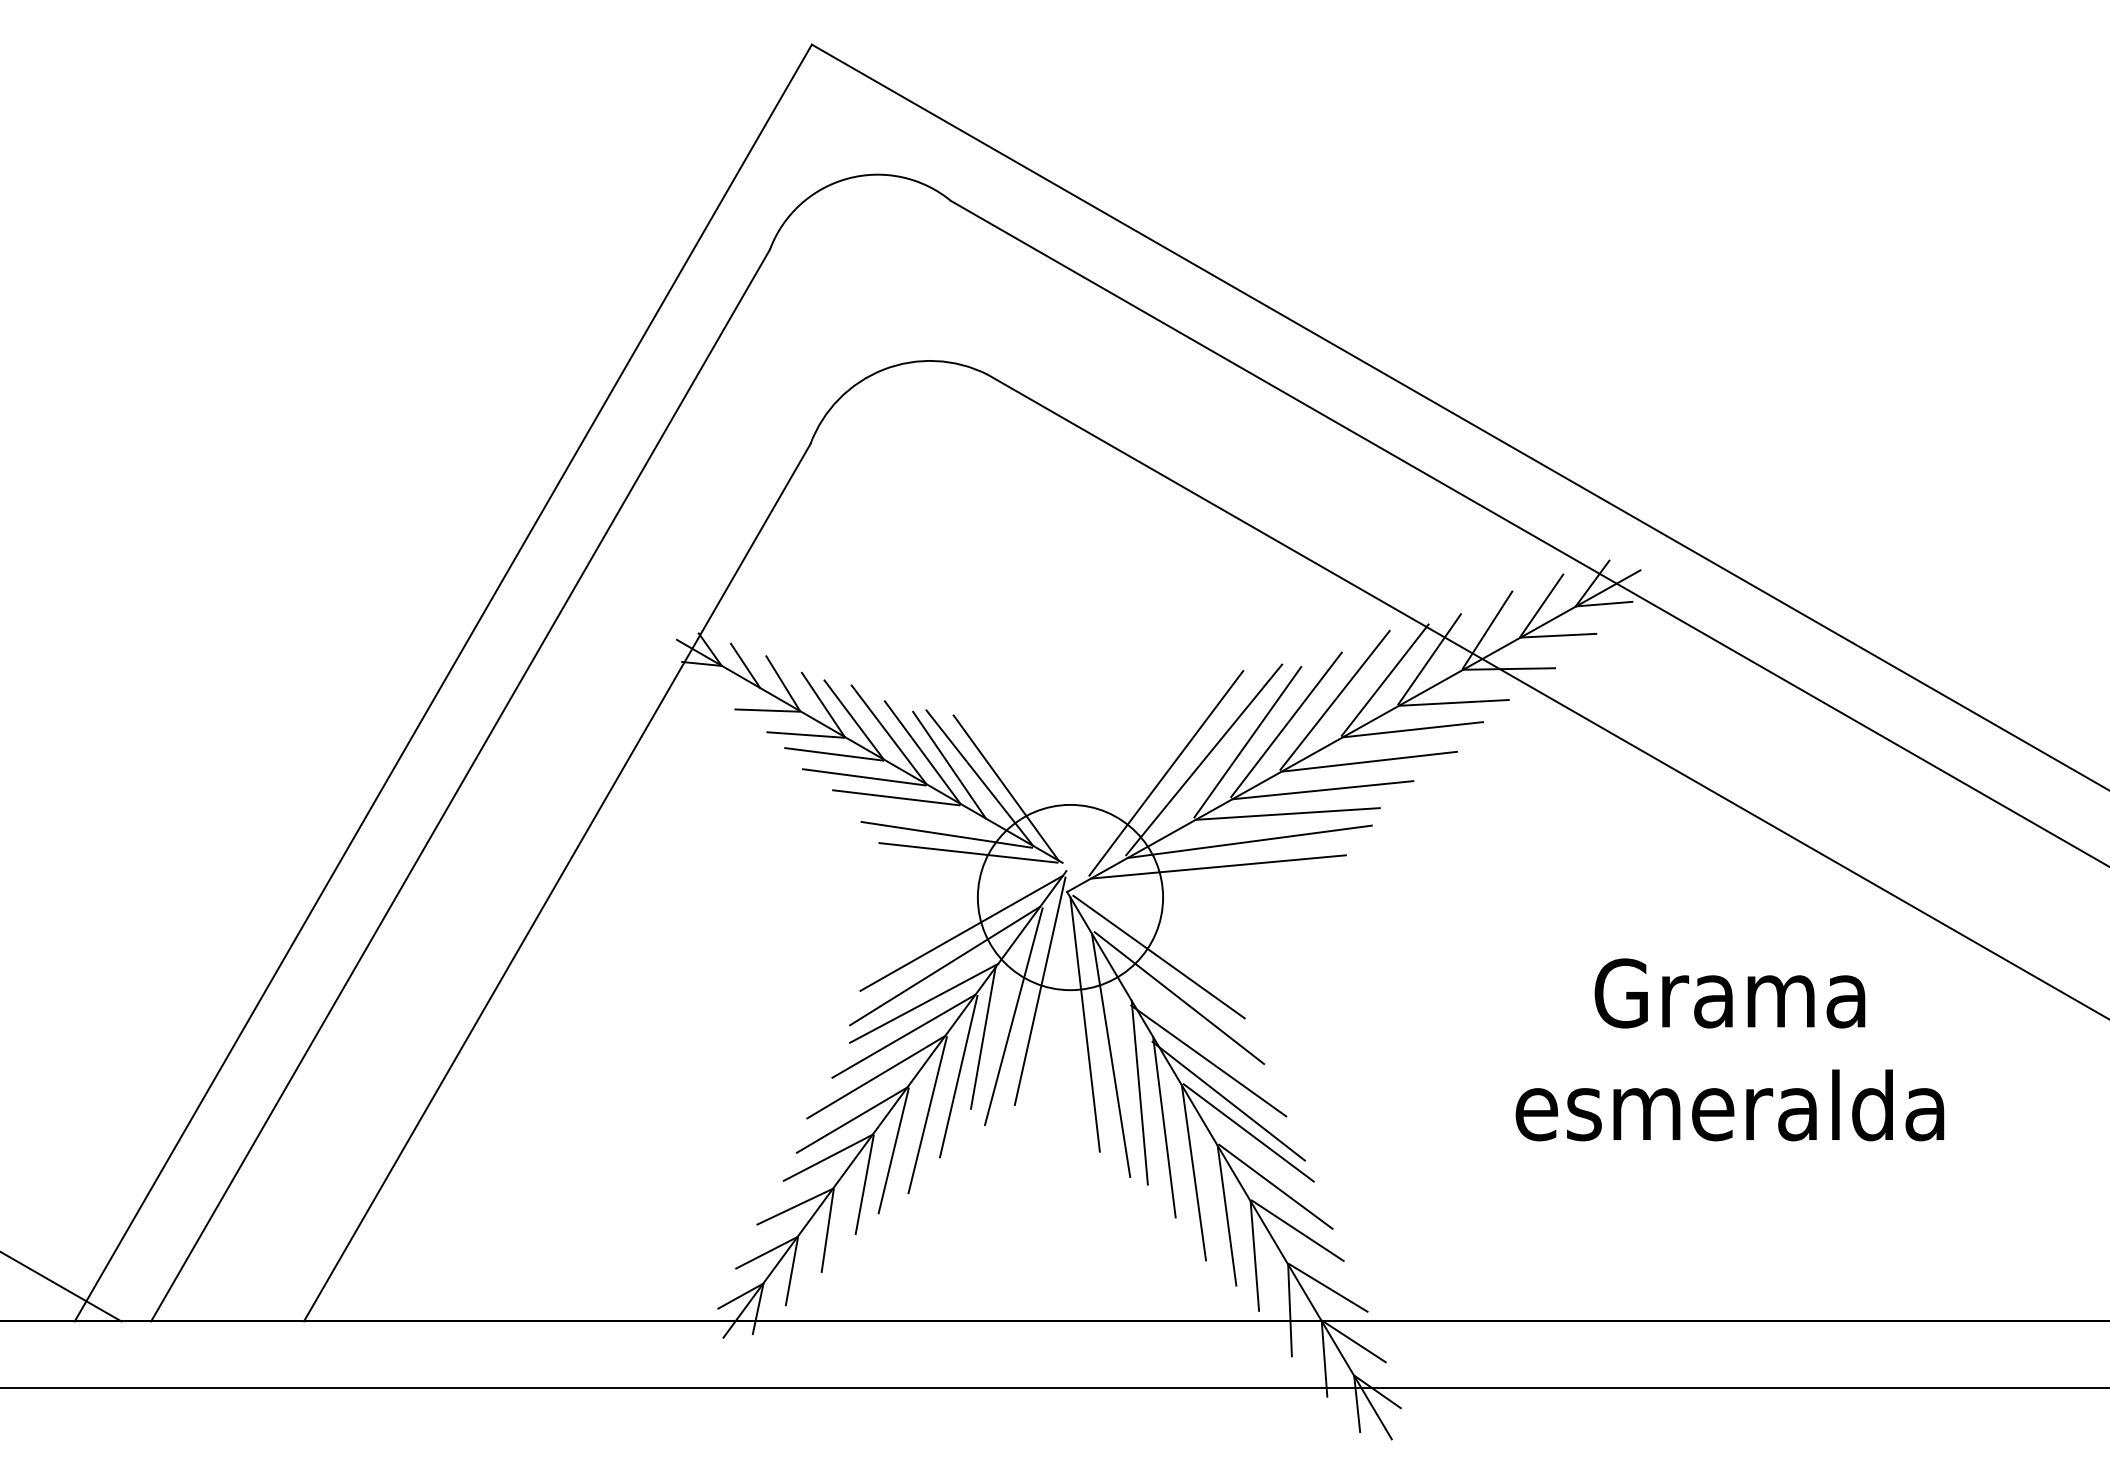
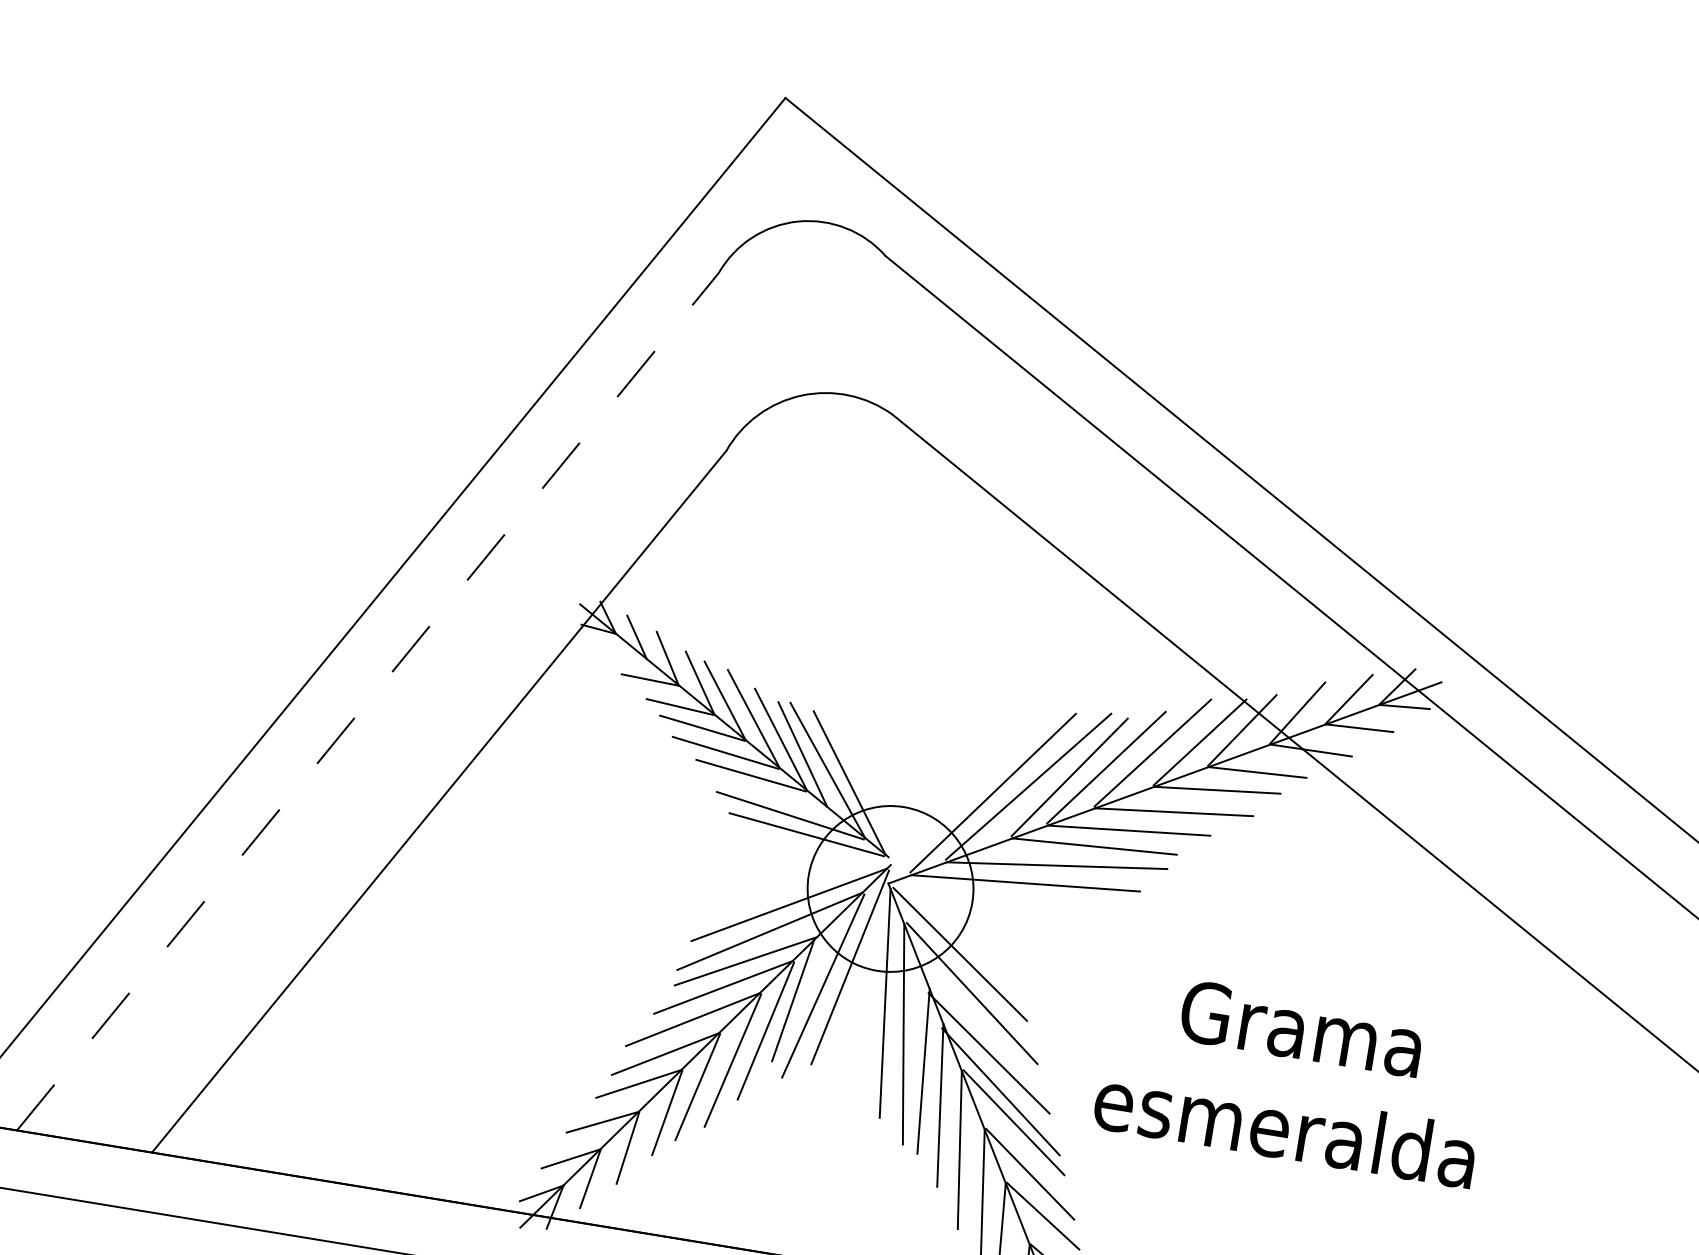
line: (460, 785) -> (367, 701), solid -> dashed
text: (1729, 1049) -> (1293, 1078), moved

